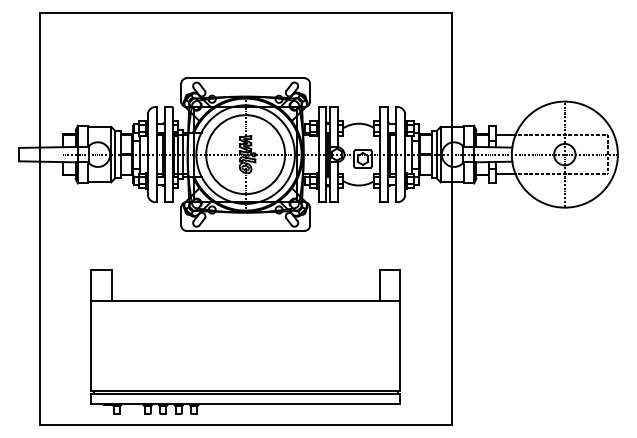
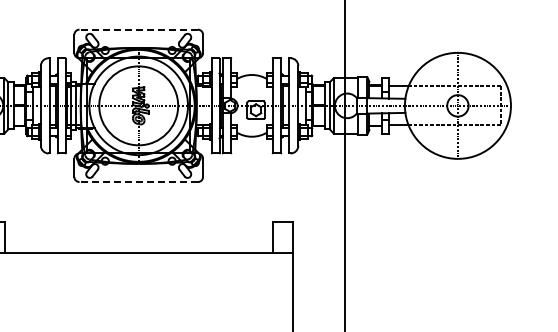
line: (245, 78) -> (138, 29), solid -> dashed
line: (245, 230) -> (138, 181), solid -> dashed

